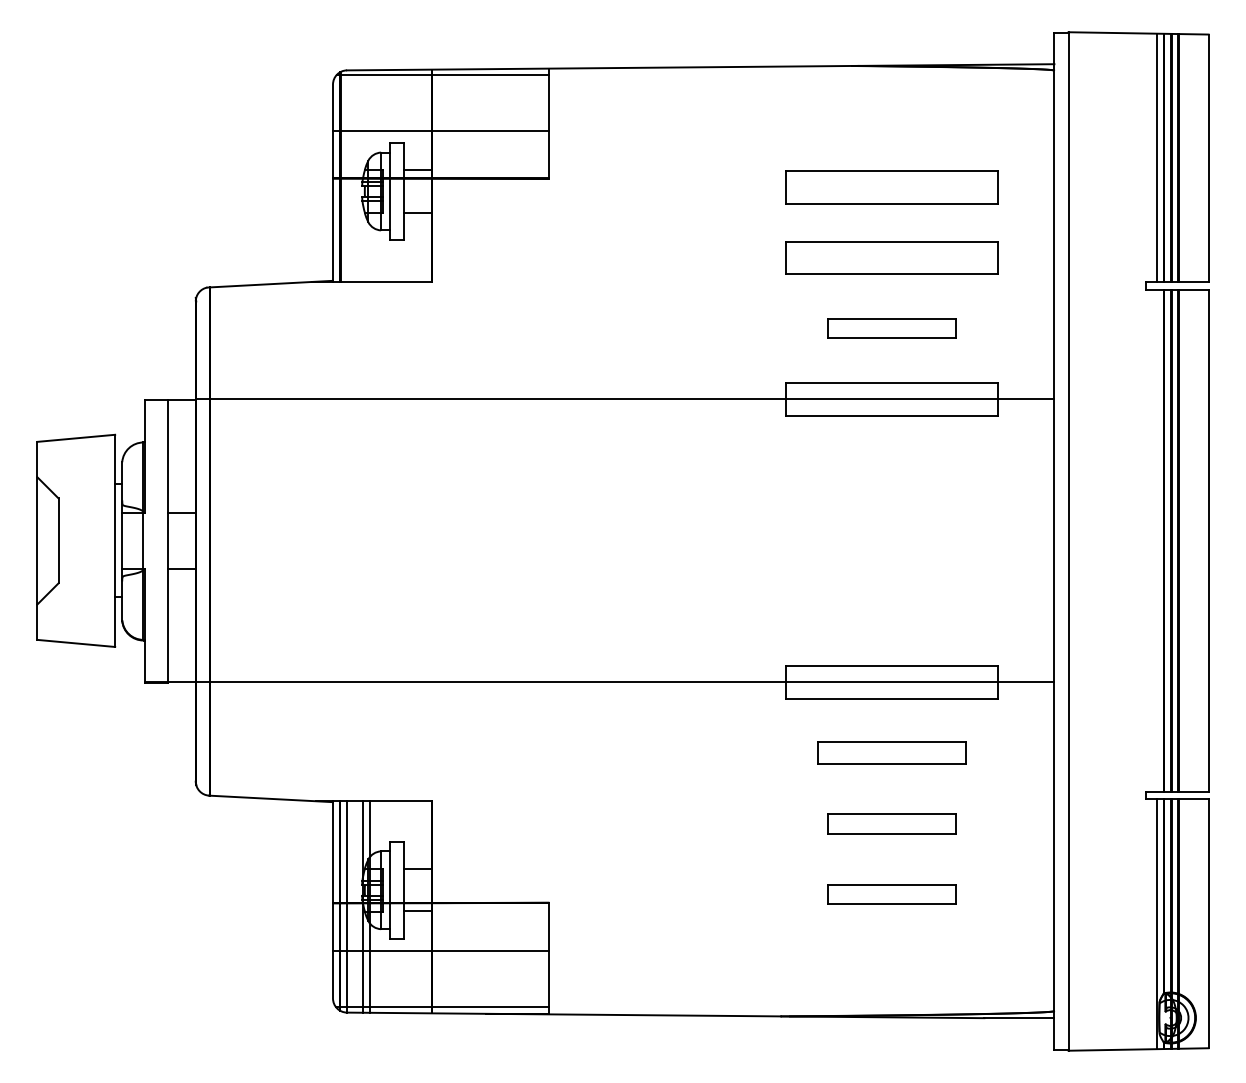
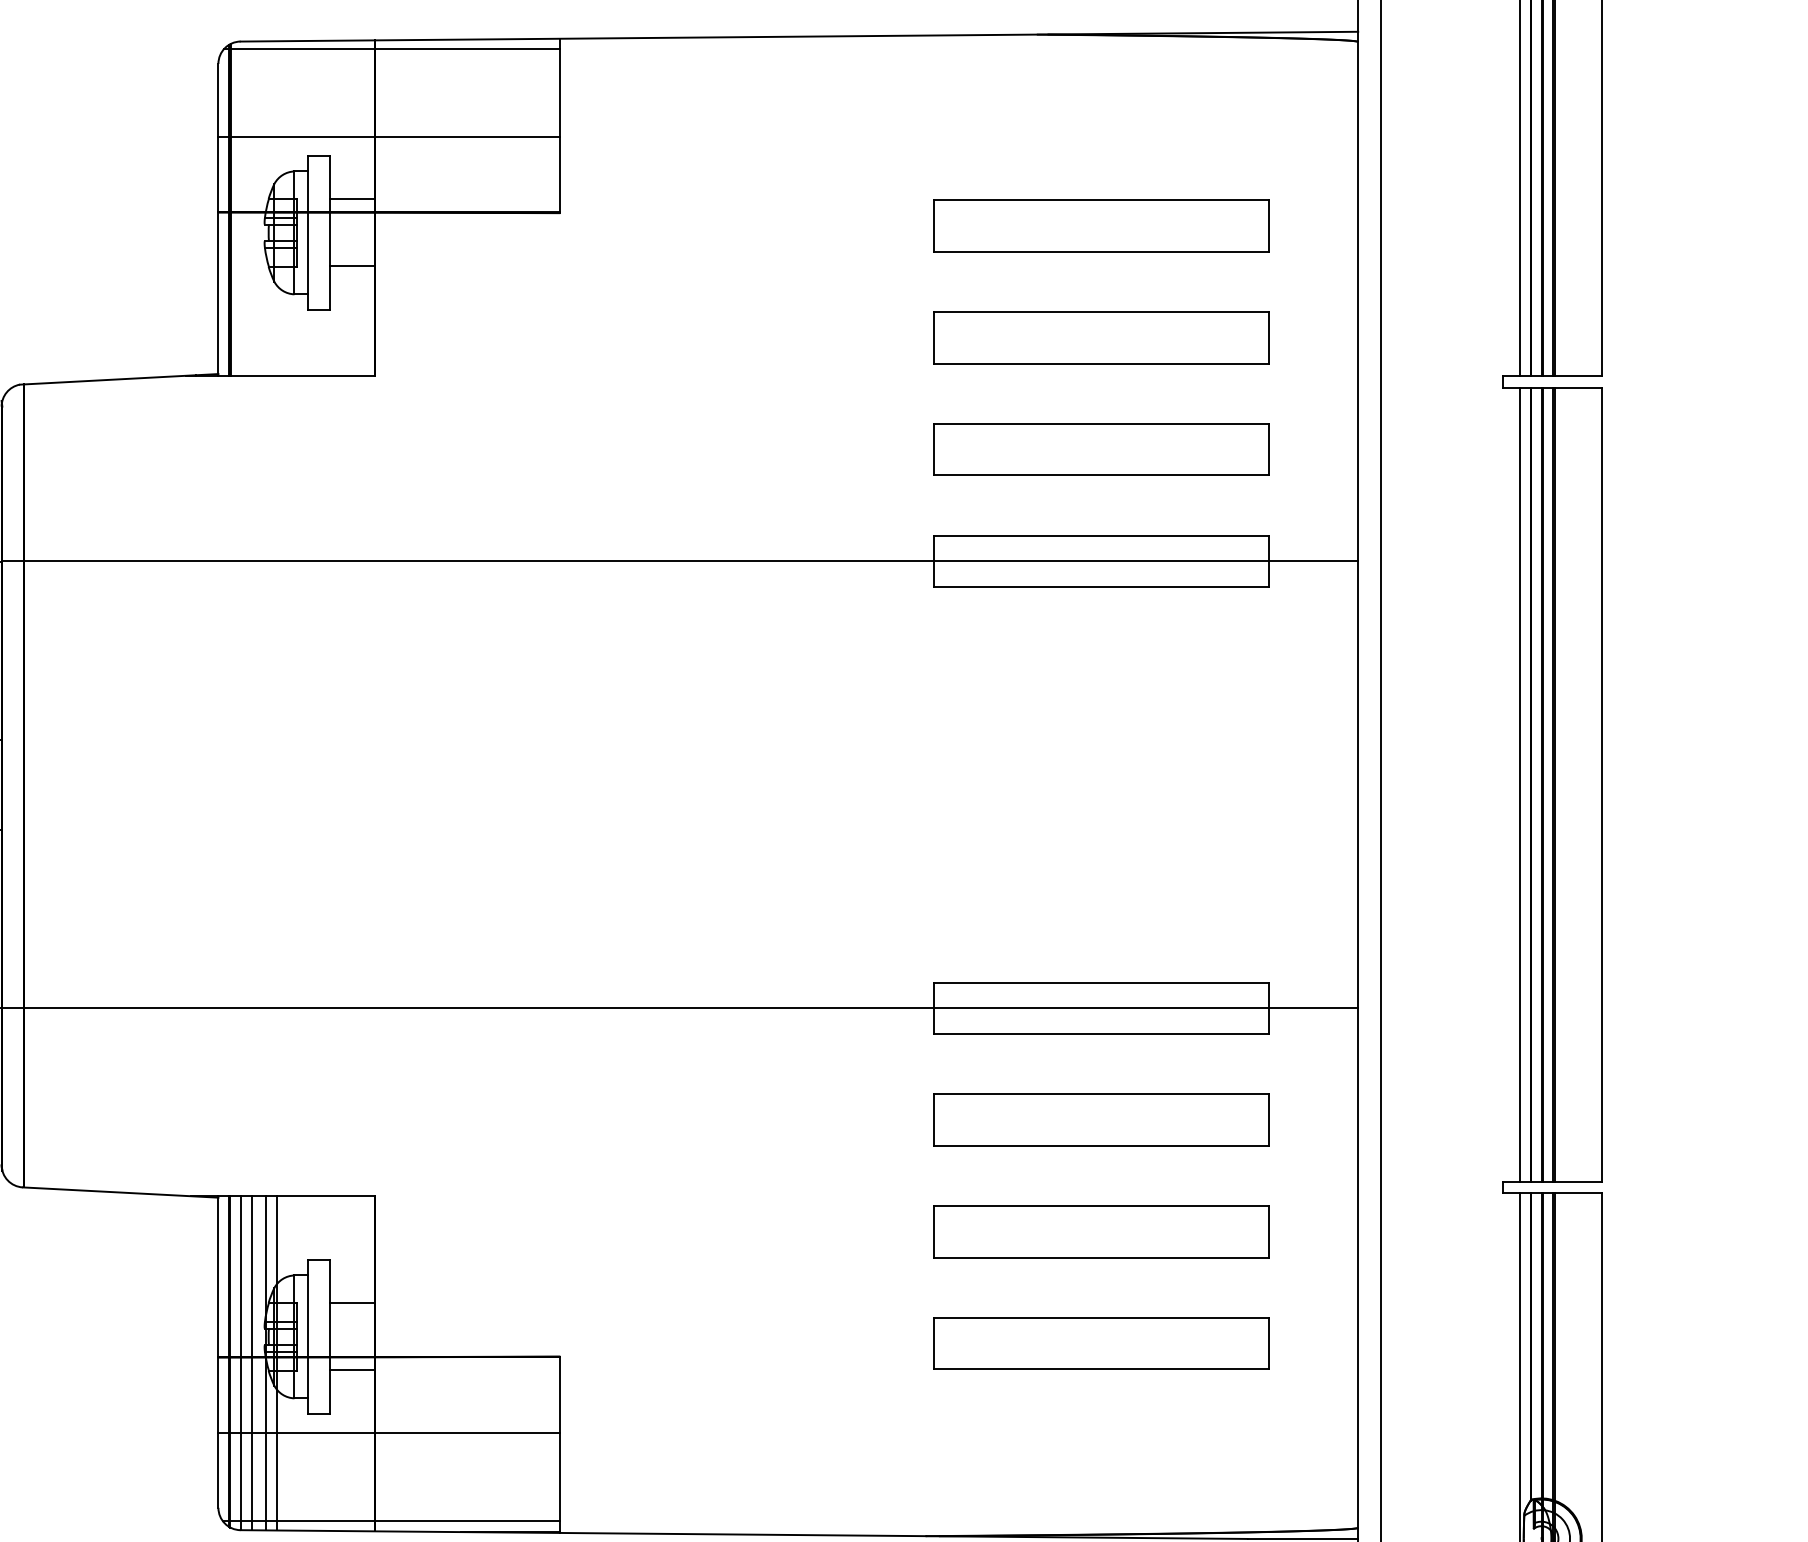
part: (891, 328) -> (1100, 449), size x1.67
line: (1156, 540) -> (1519, 784), added
part: (891, 752) -> (1100, 1119), size x1.43
part: (891, 823) -> (1100, 1231), size x1.67
part: (891, 894) -> (1100, 1343), size x1.67
line: (354, 906) -> (252, 1362), added

